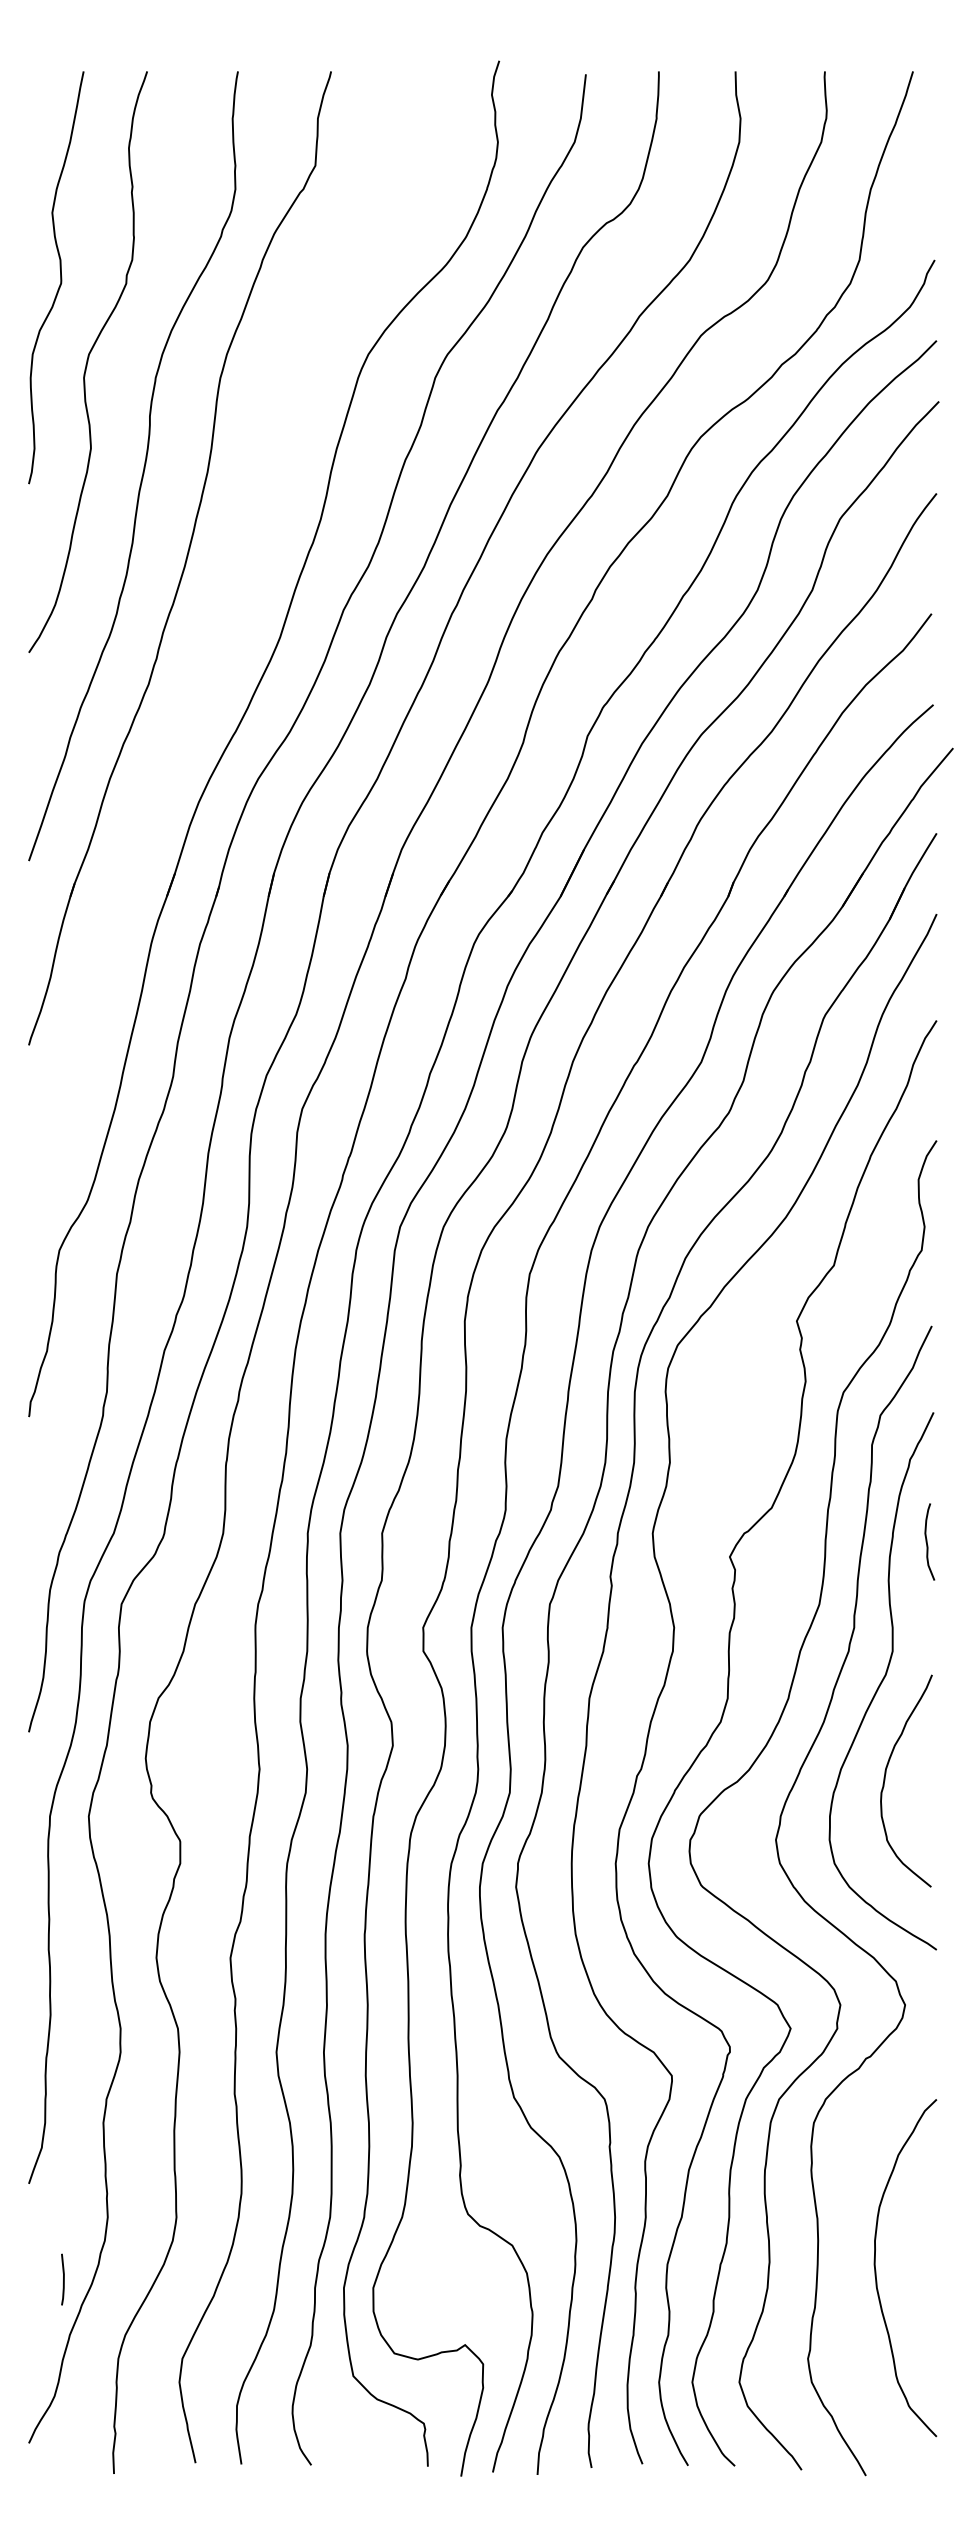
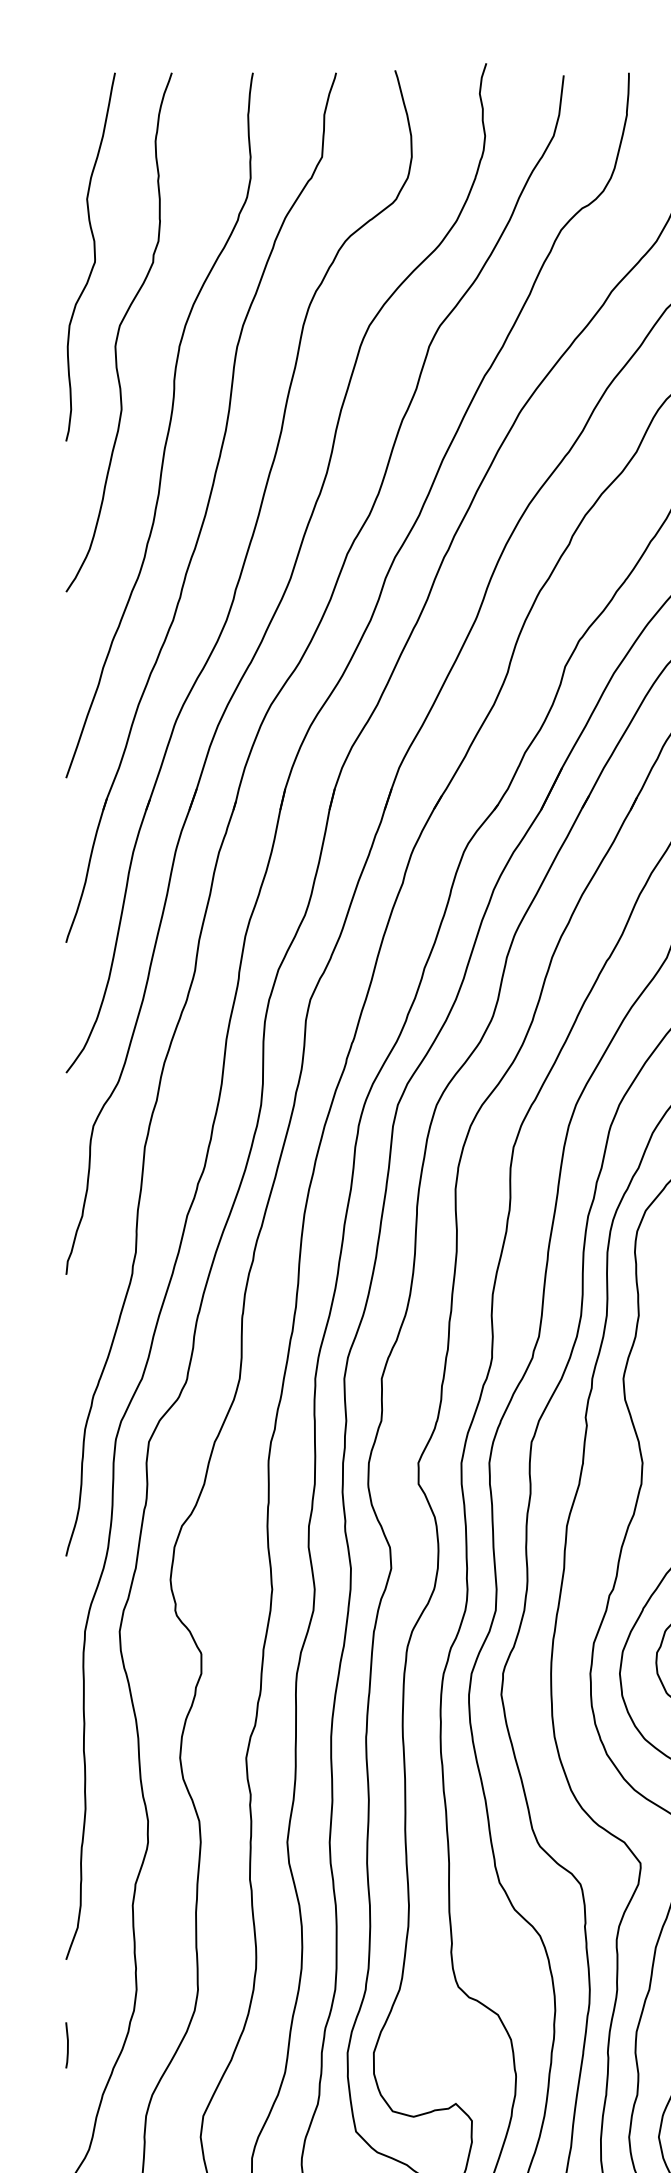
part: (222, 629) -> (239, 571), added
line: (63, 2279) -> (67, 2045), moved

